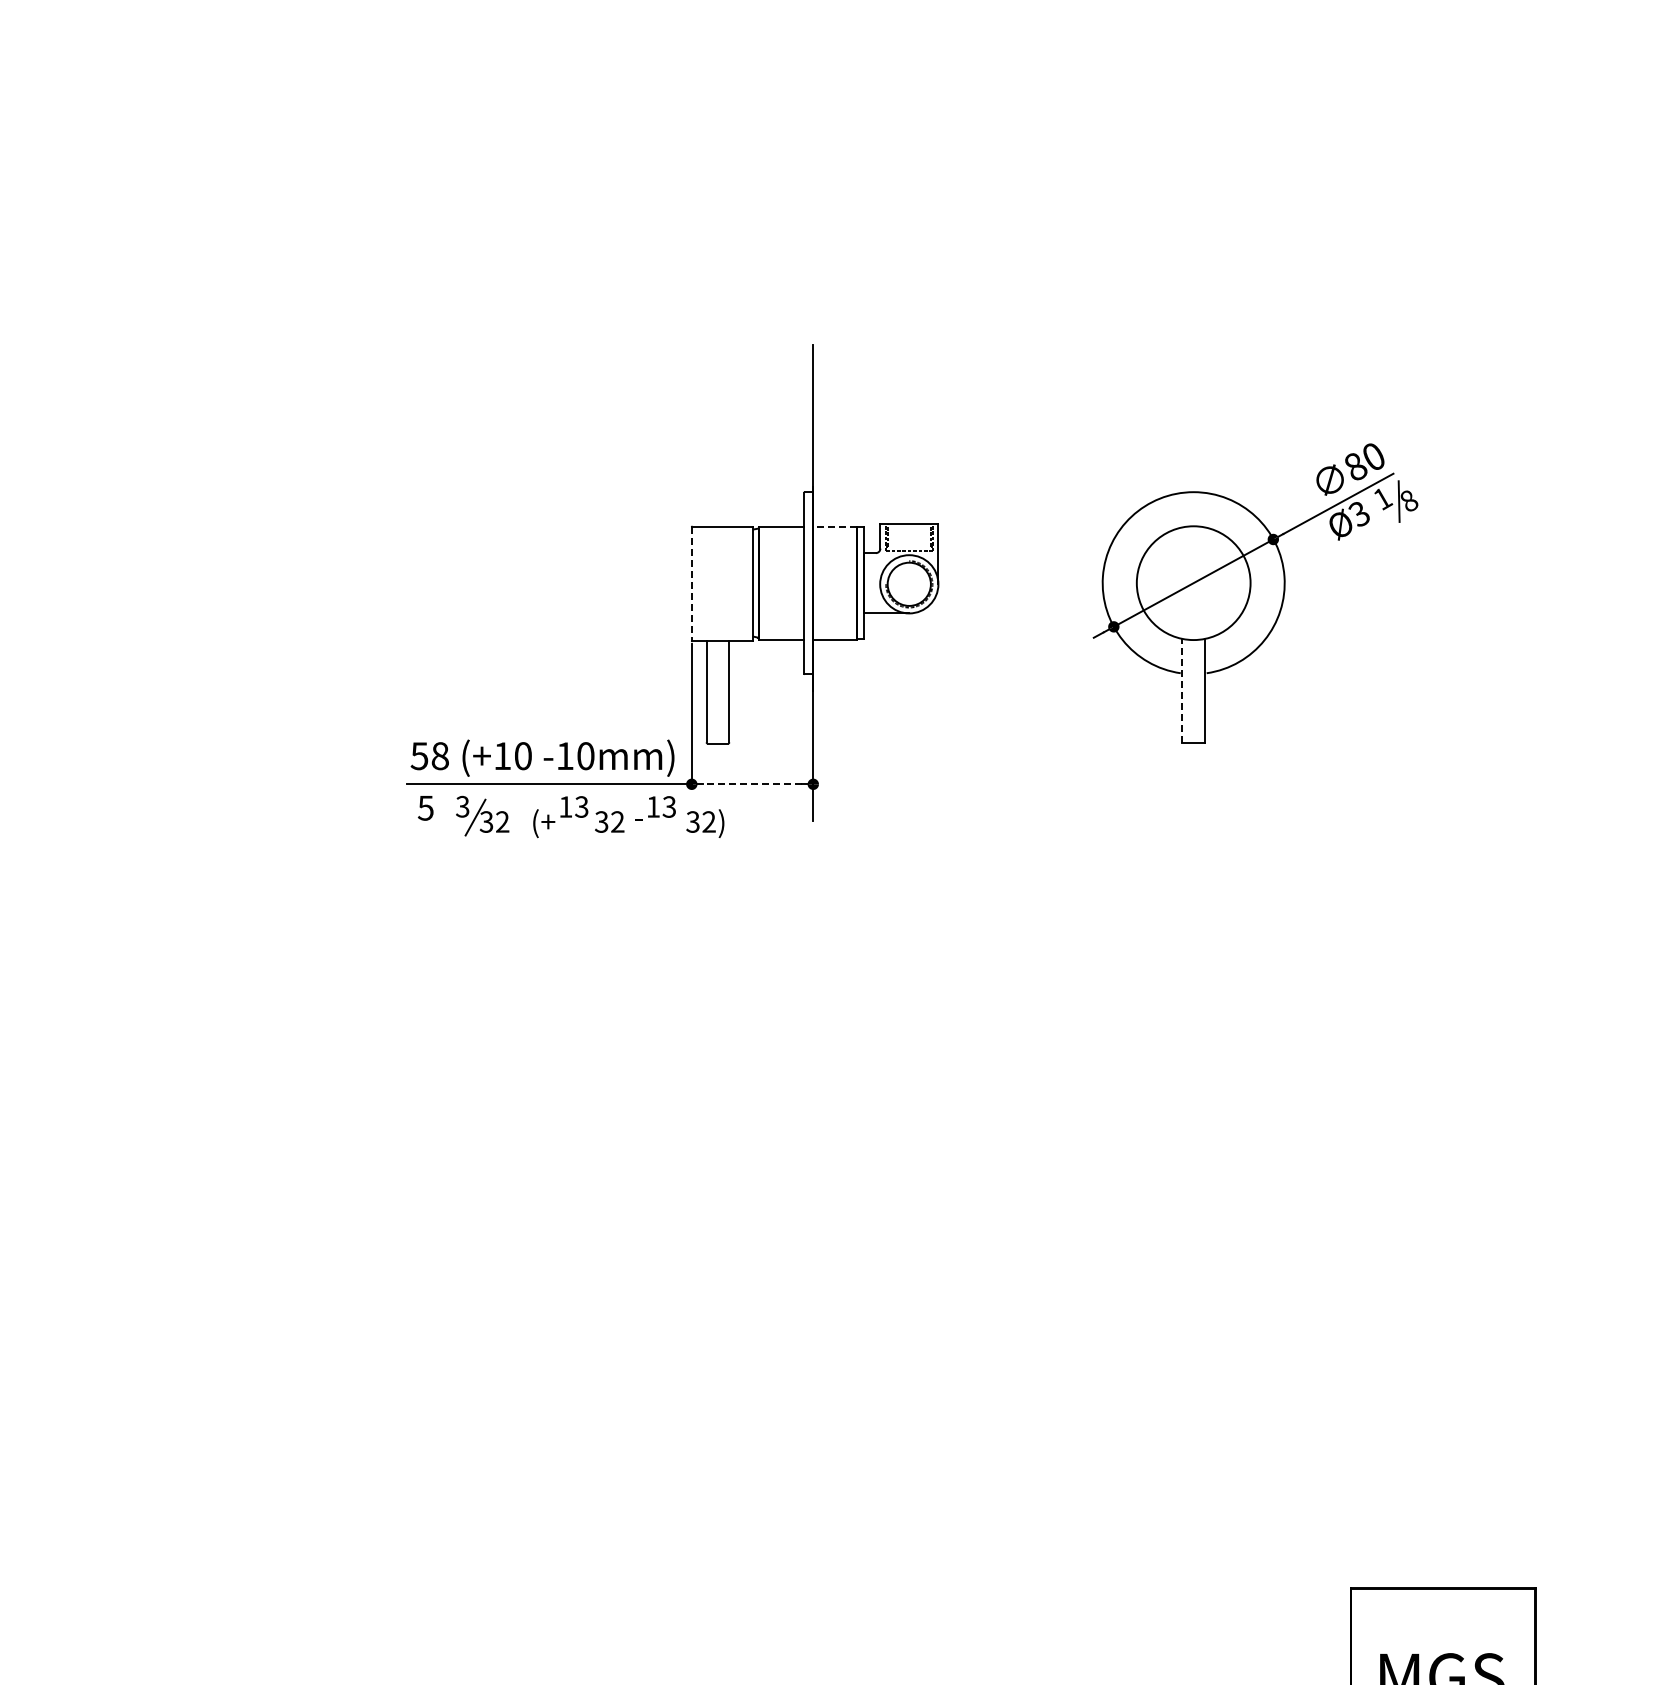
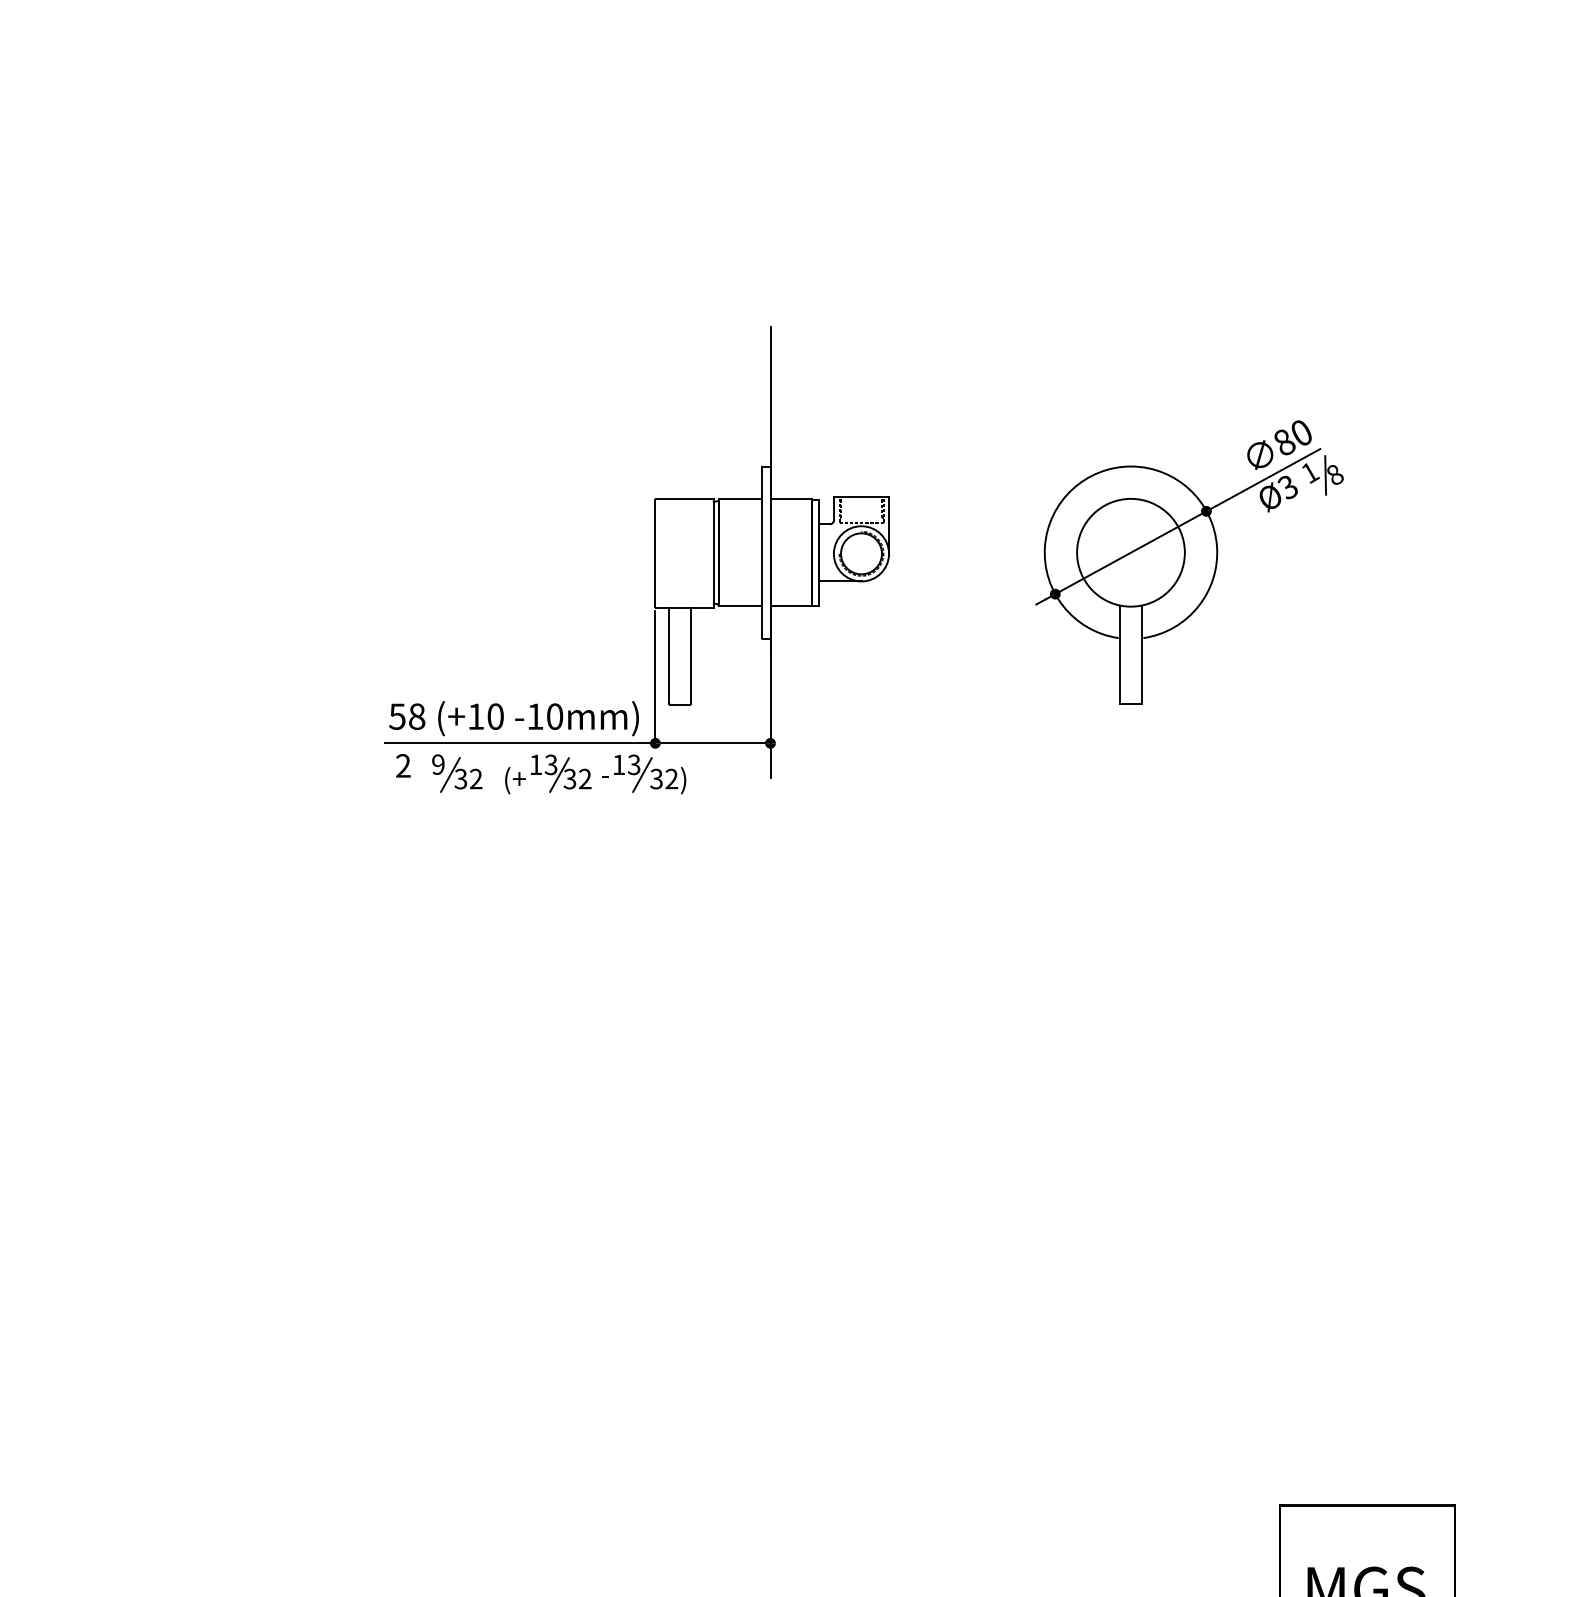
line: (834, 526) -> (790, 499), dashed -> solid
line: (691, 583) -> (655, 553), dashed -> solid
line: (1182, 690) -> (1120, 654), dashed -> solid
line: (752, 784) -> (712, 743), dashed -> solid
text: (462, 806) -> (438, 764), 3 -> 9
text: (425, 807) -> (403, 765), 5 -> 2
line: (590, 817) -> (559, 774), added
line: (677, 817) -> (641, 774), added

